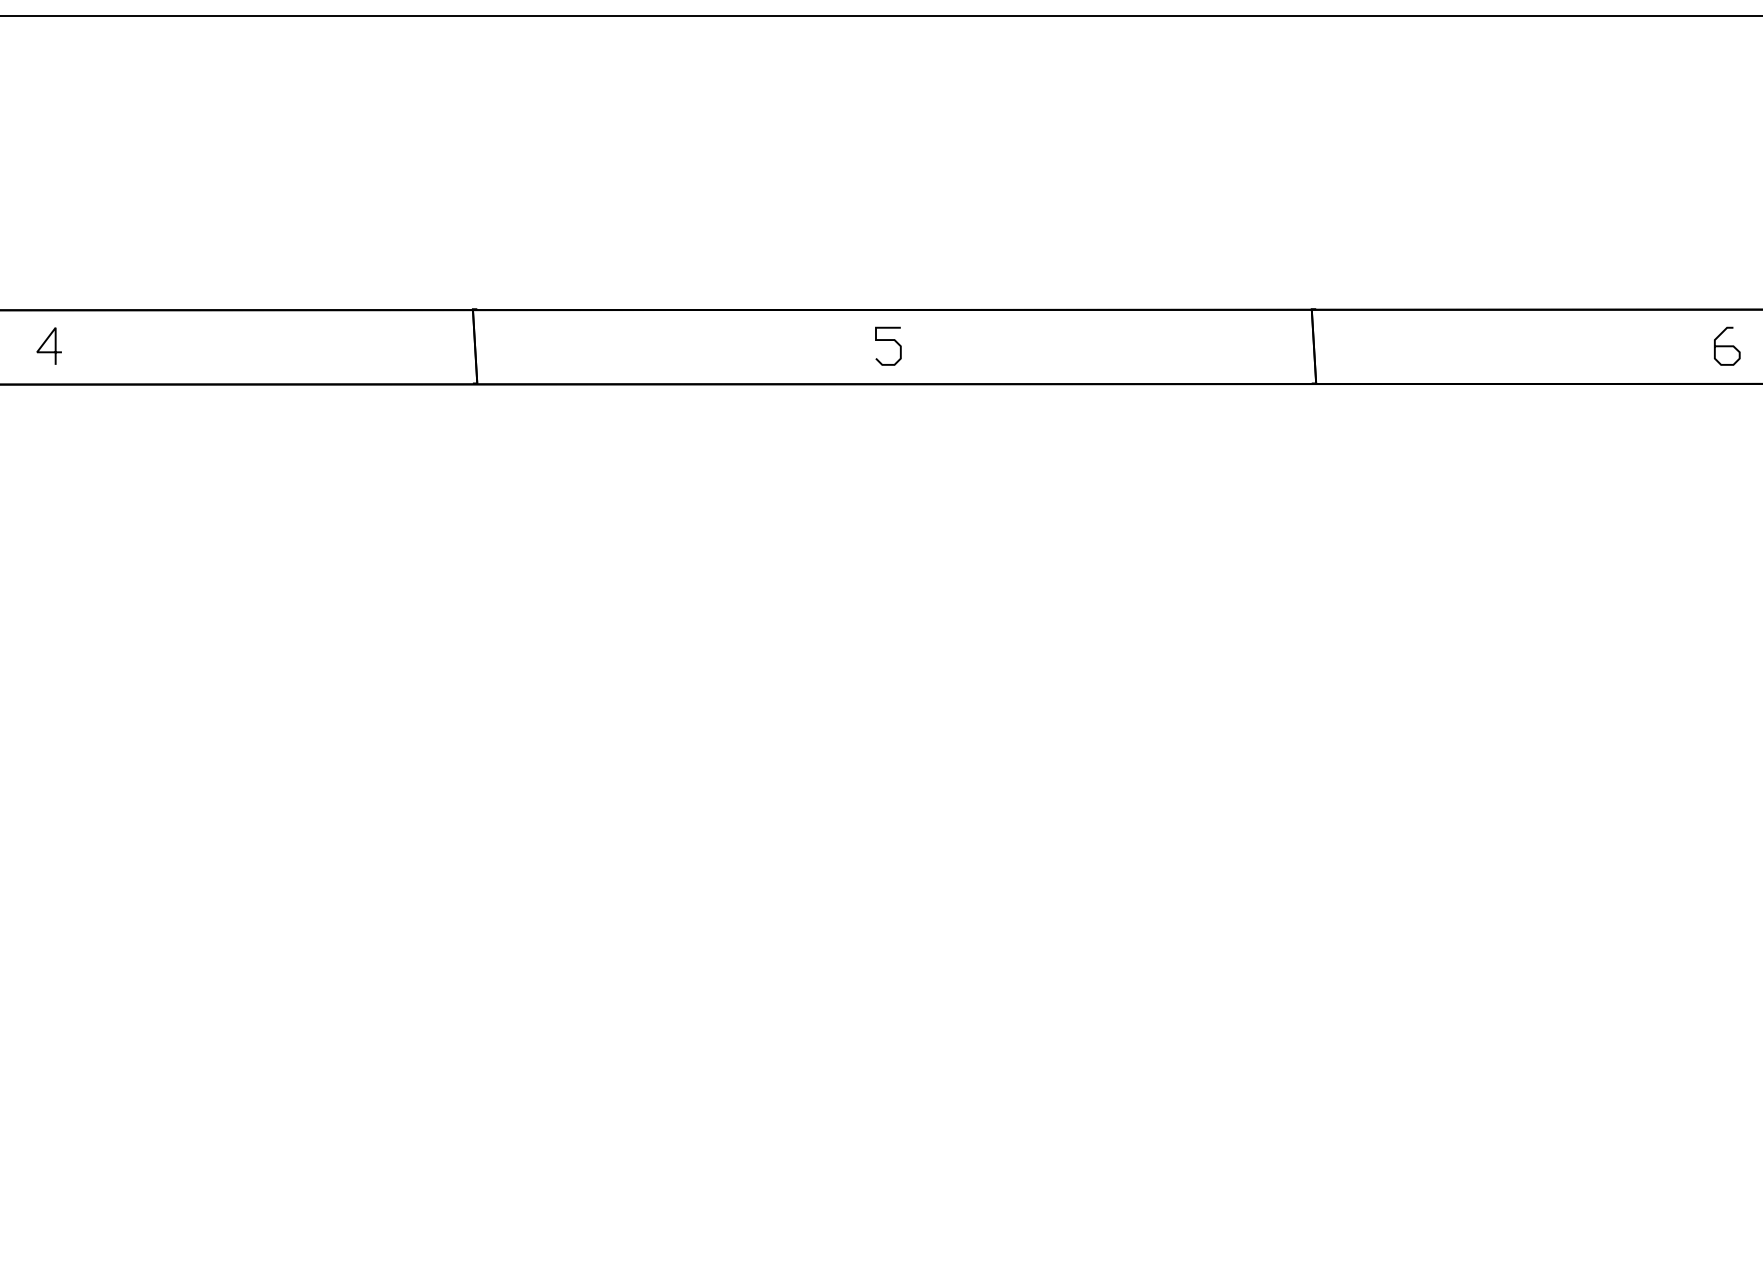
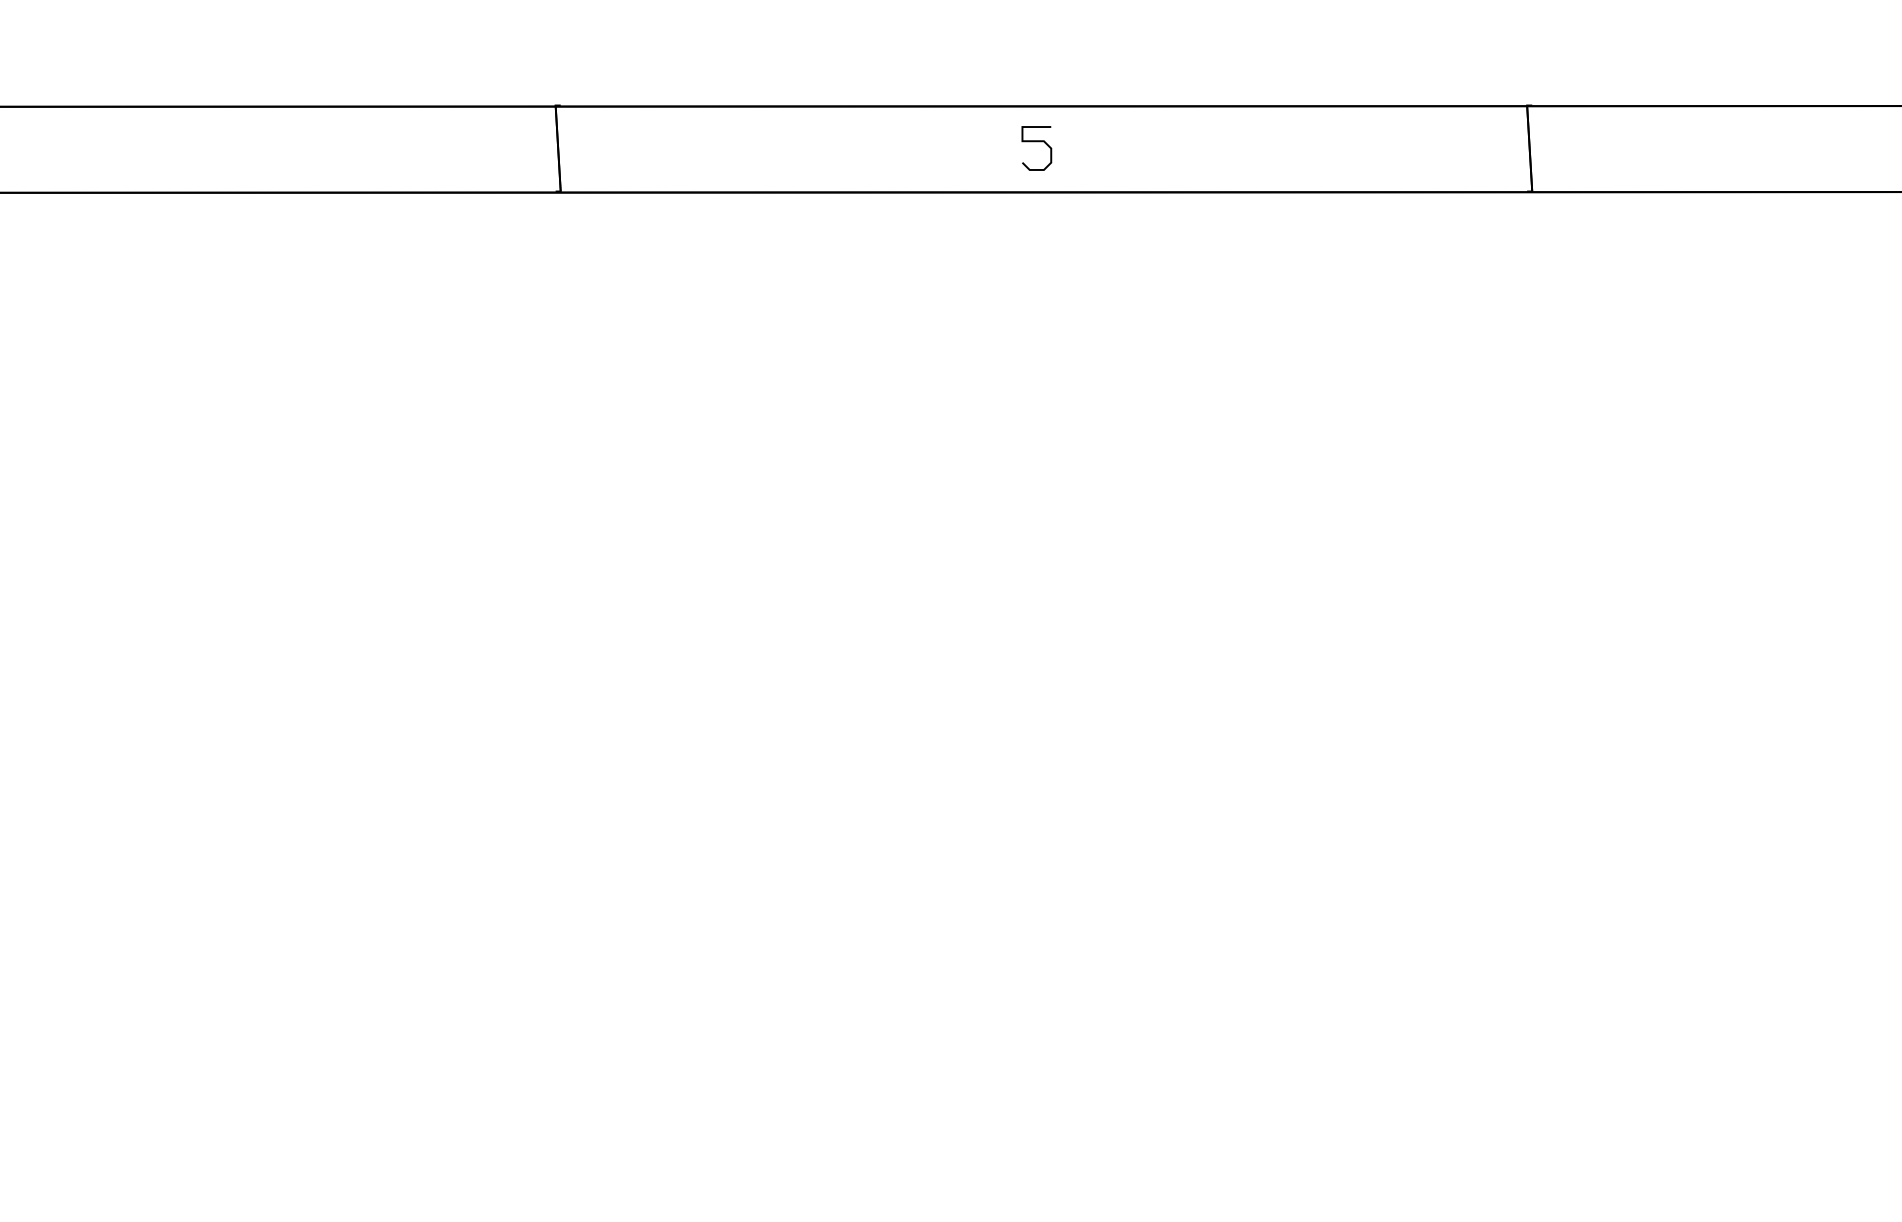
curve: (44, 344) -> (59, 146), removed

